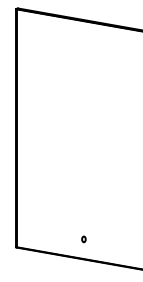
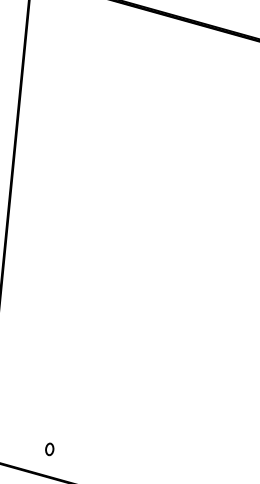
part: (83, 239) -> (48, 449), moved

